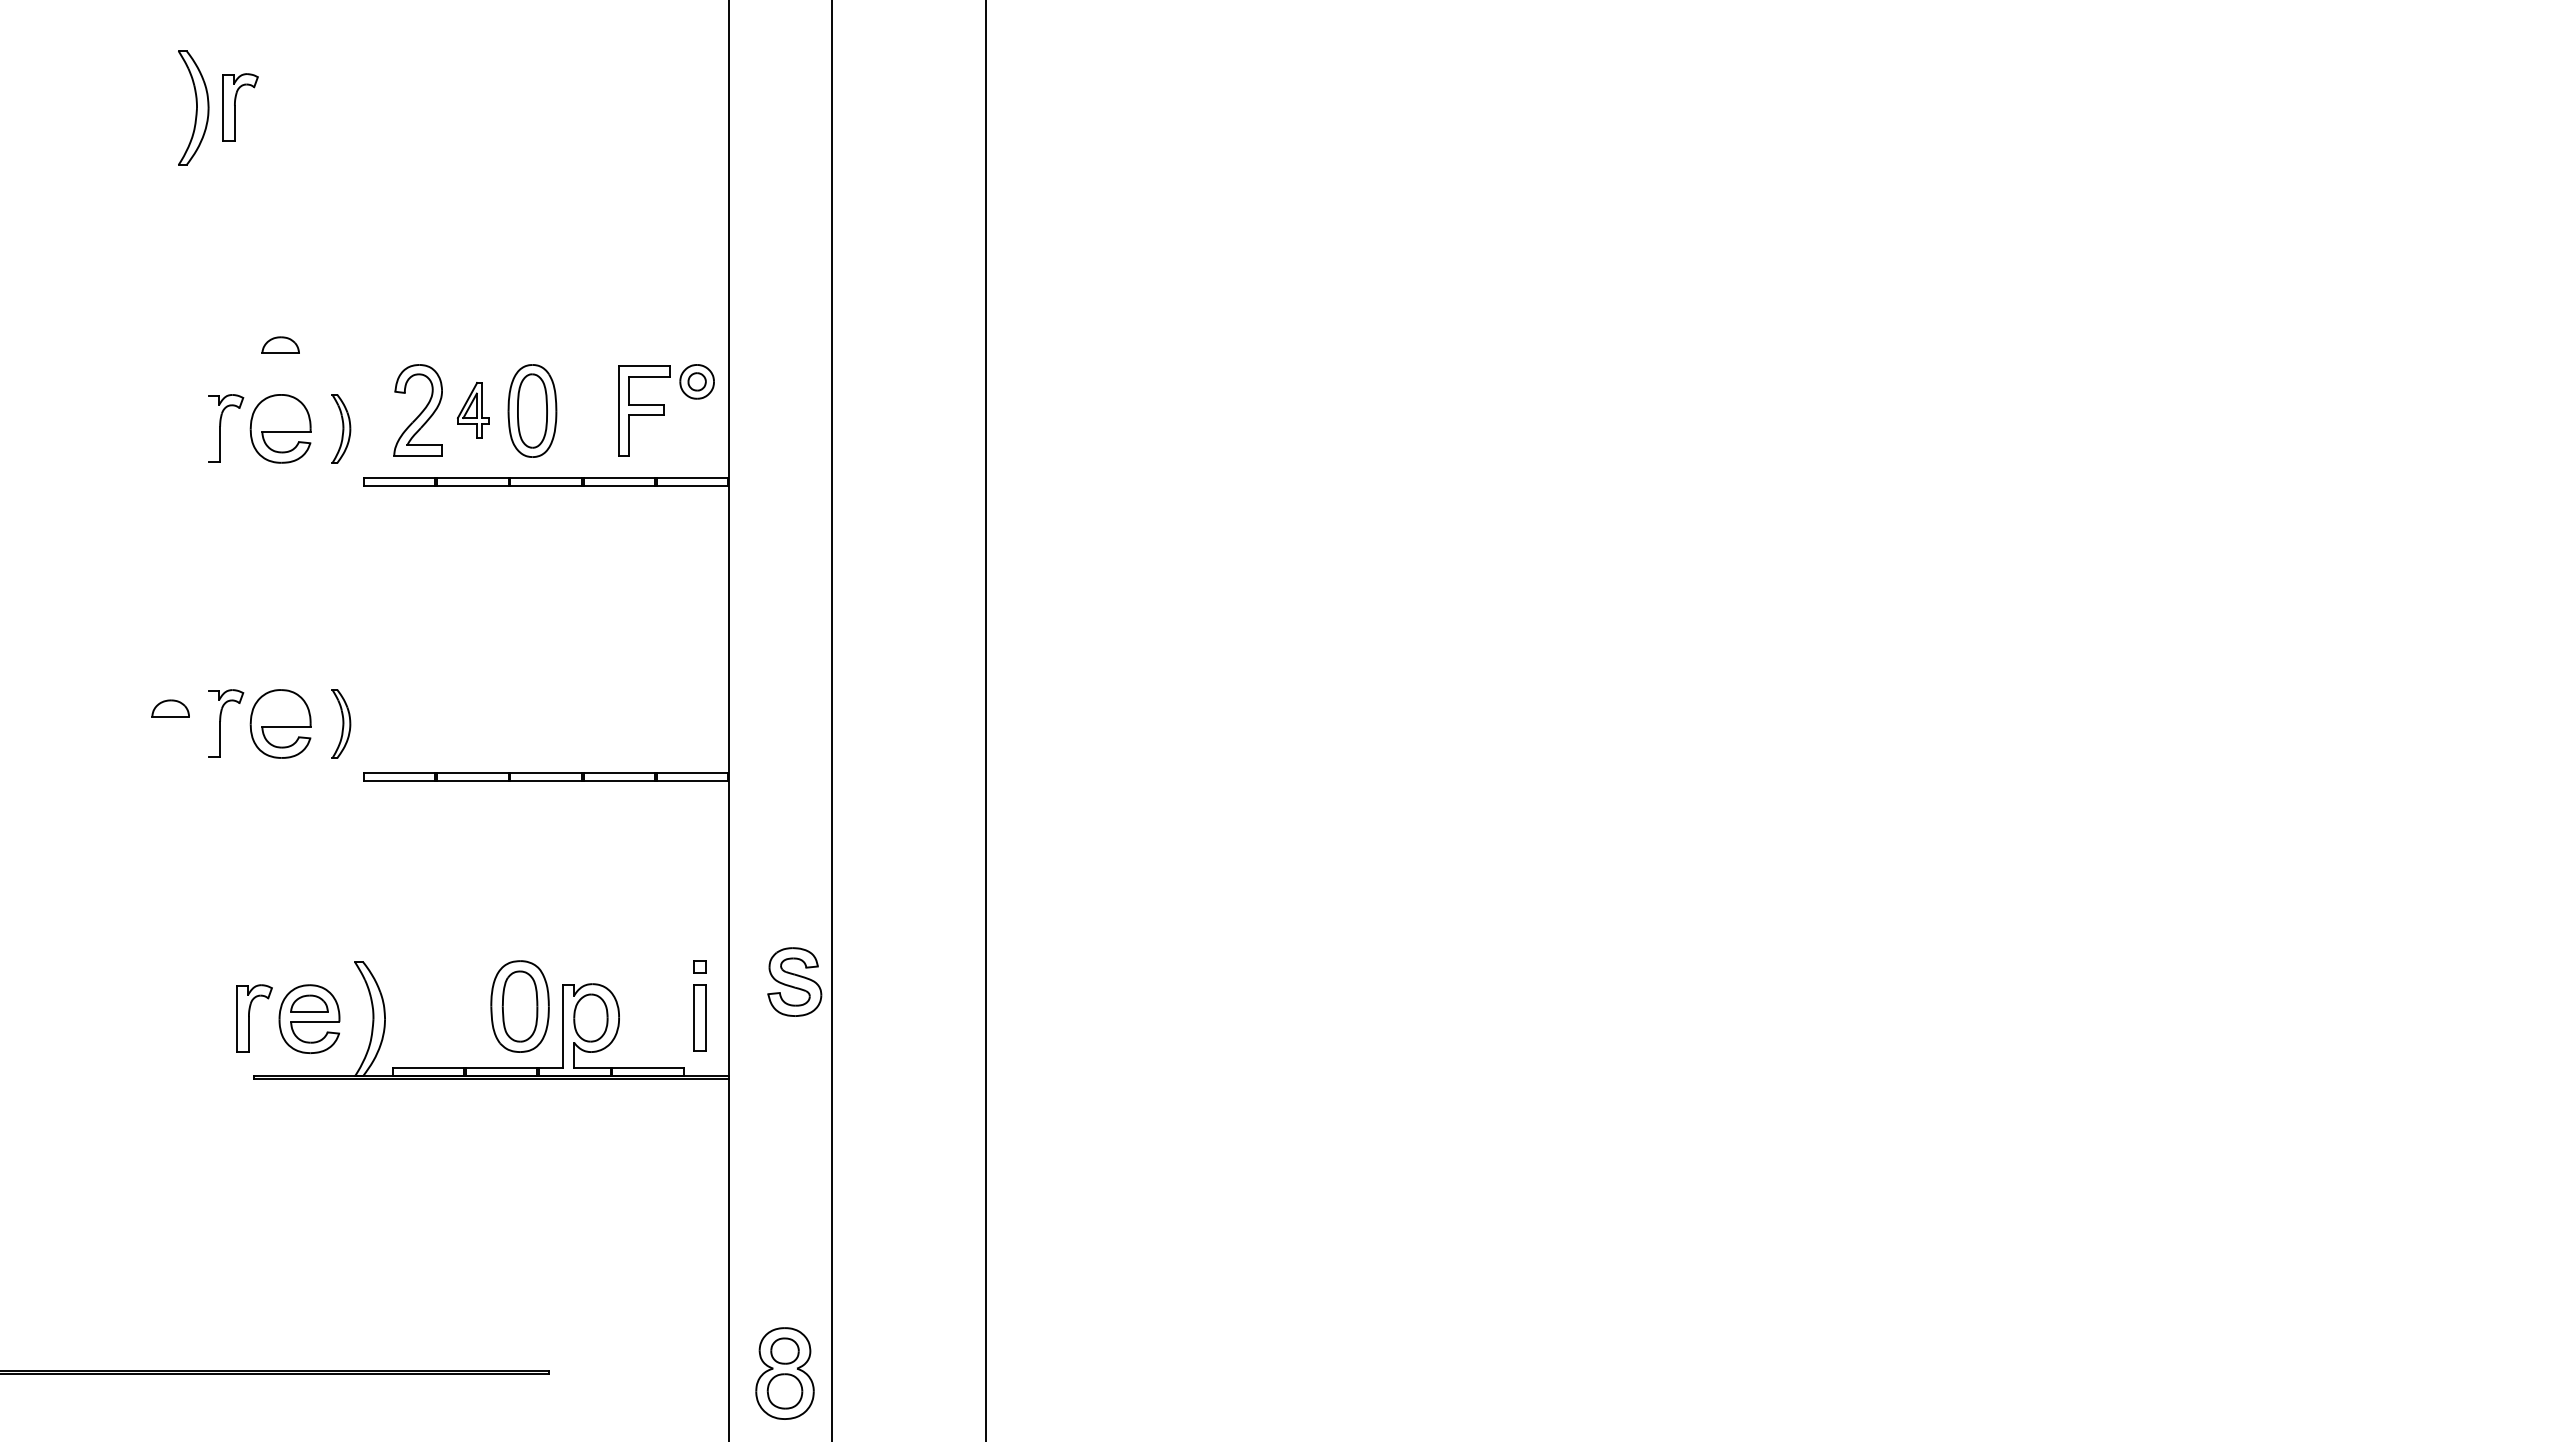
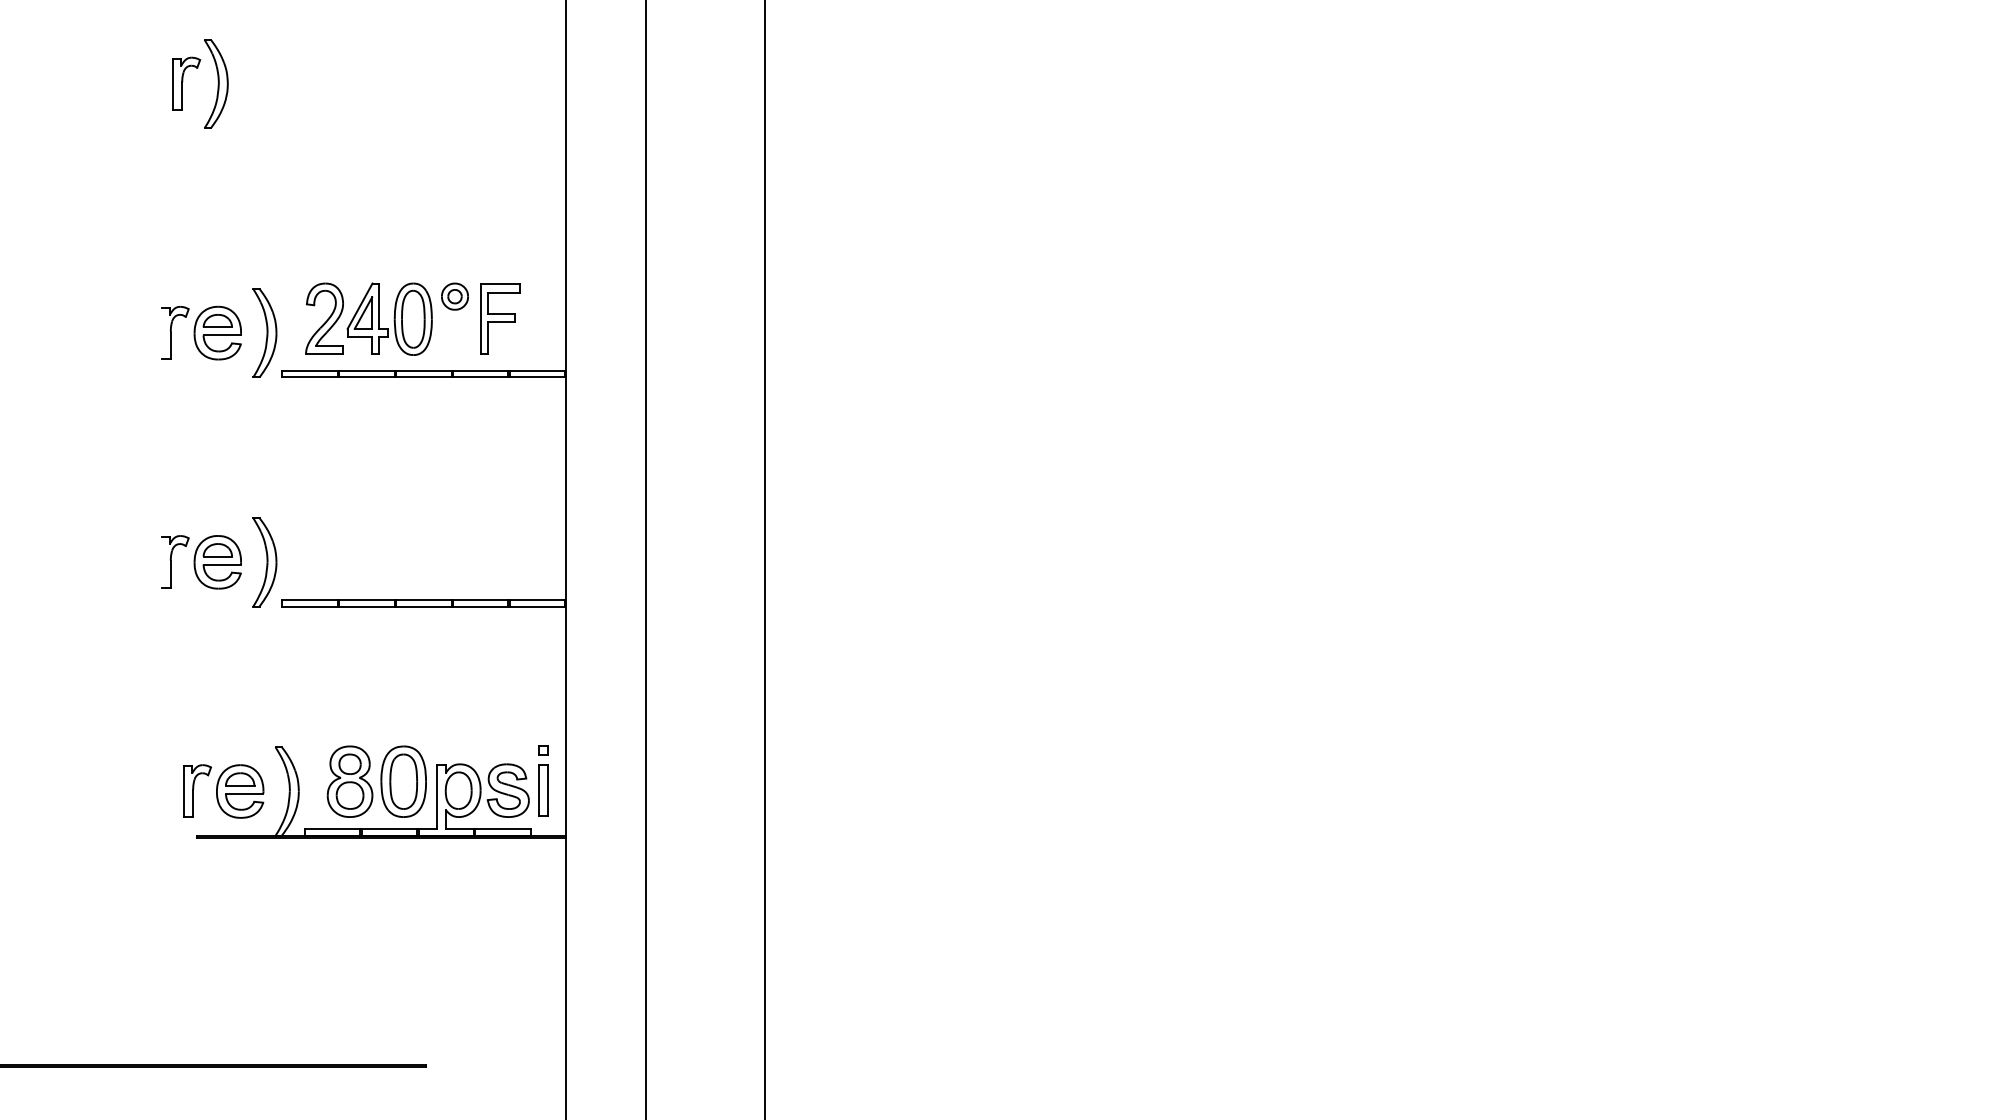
part: (193, 107) -> (216, 83), moved
part: (280, 344) -> (217, 320), moved
part: (696, 381) -> (454, 296), moved
part: (472, 409) -> (366, 318), size x1.67
part: (341, 428) -> (265, 332), size x1.67
part: (170, 708) -> (217, 550), moved
part: (341, 723) -> (265, 561), size x1.67
part: (794, 981) -> (508, 790), moved
part: (784, 1373) -> (349, 781), moved

